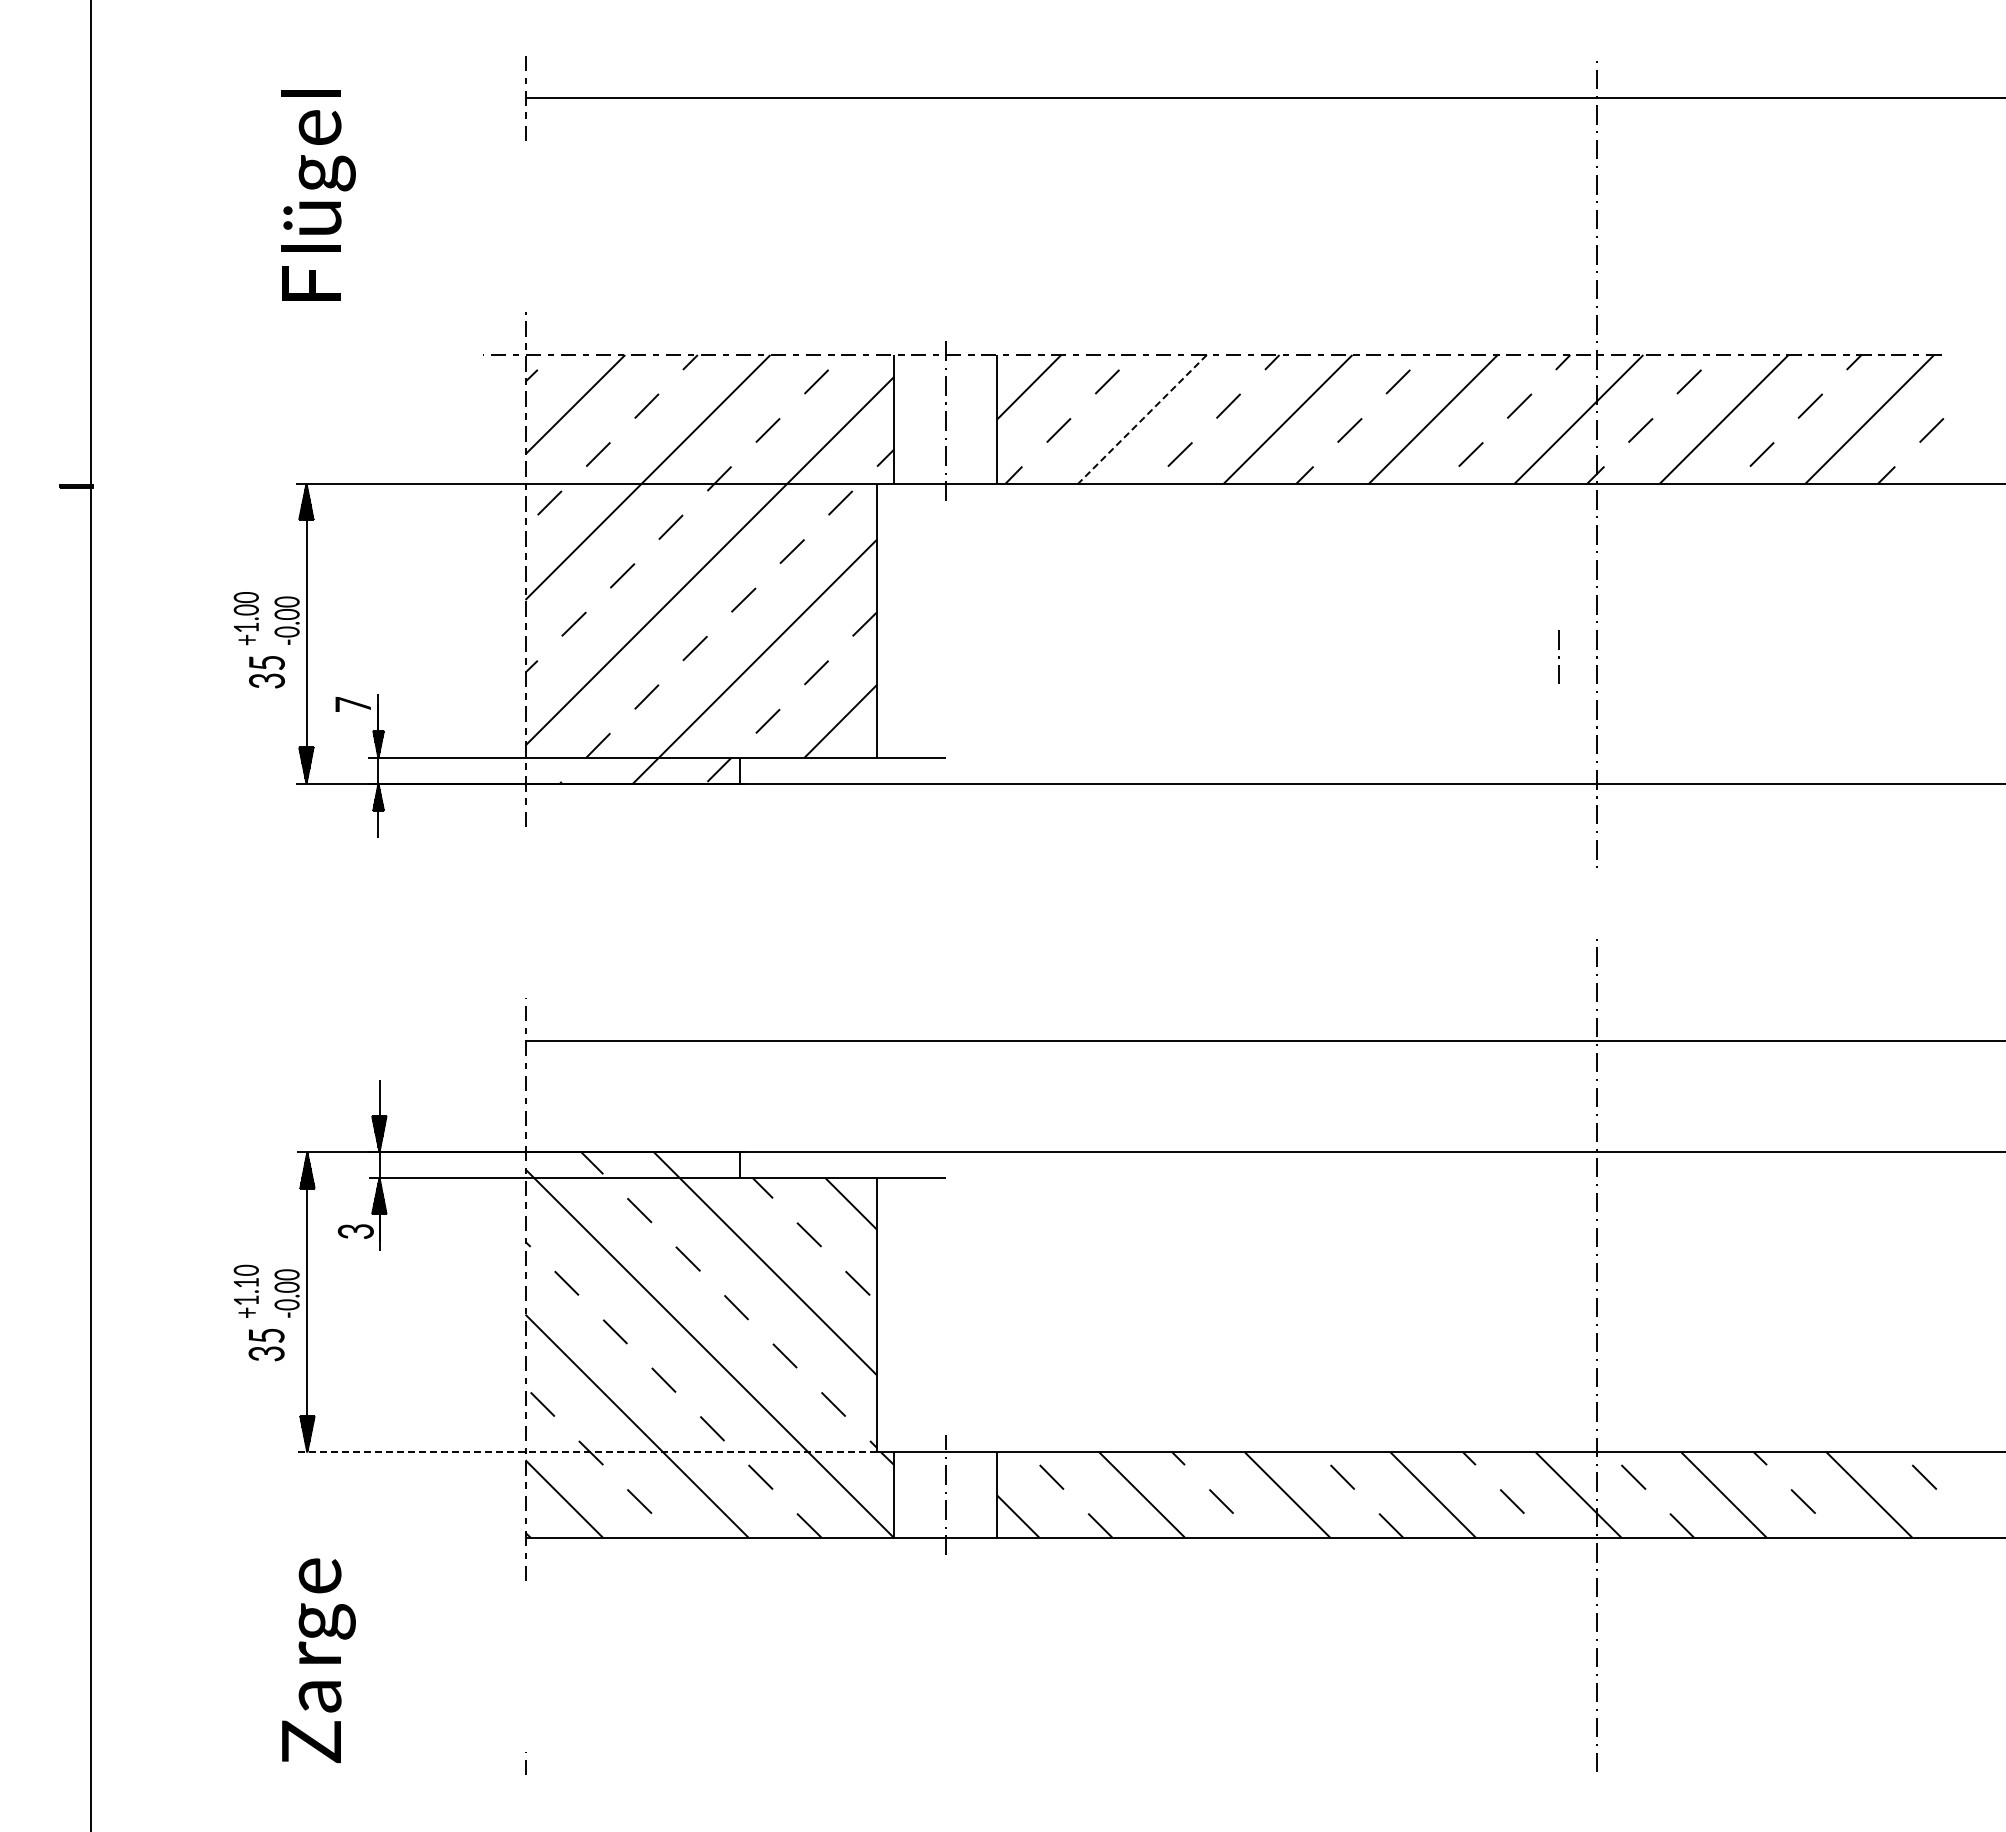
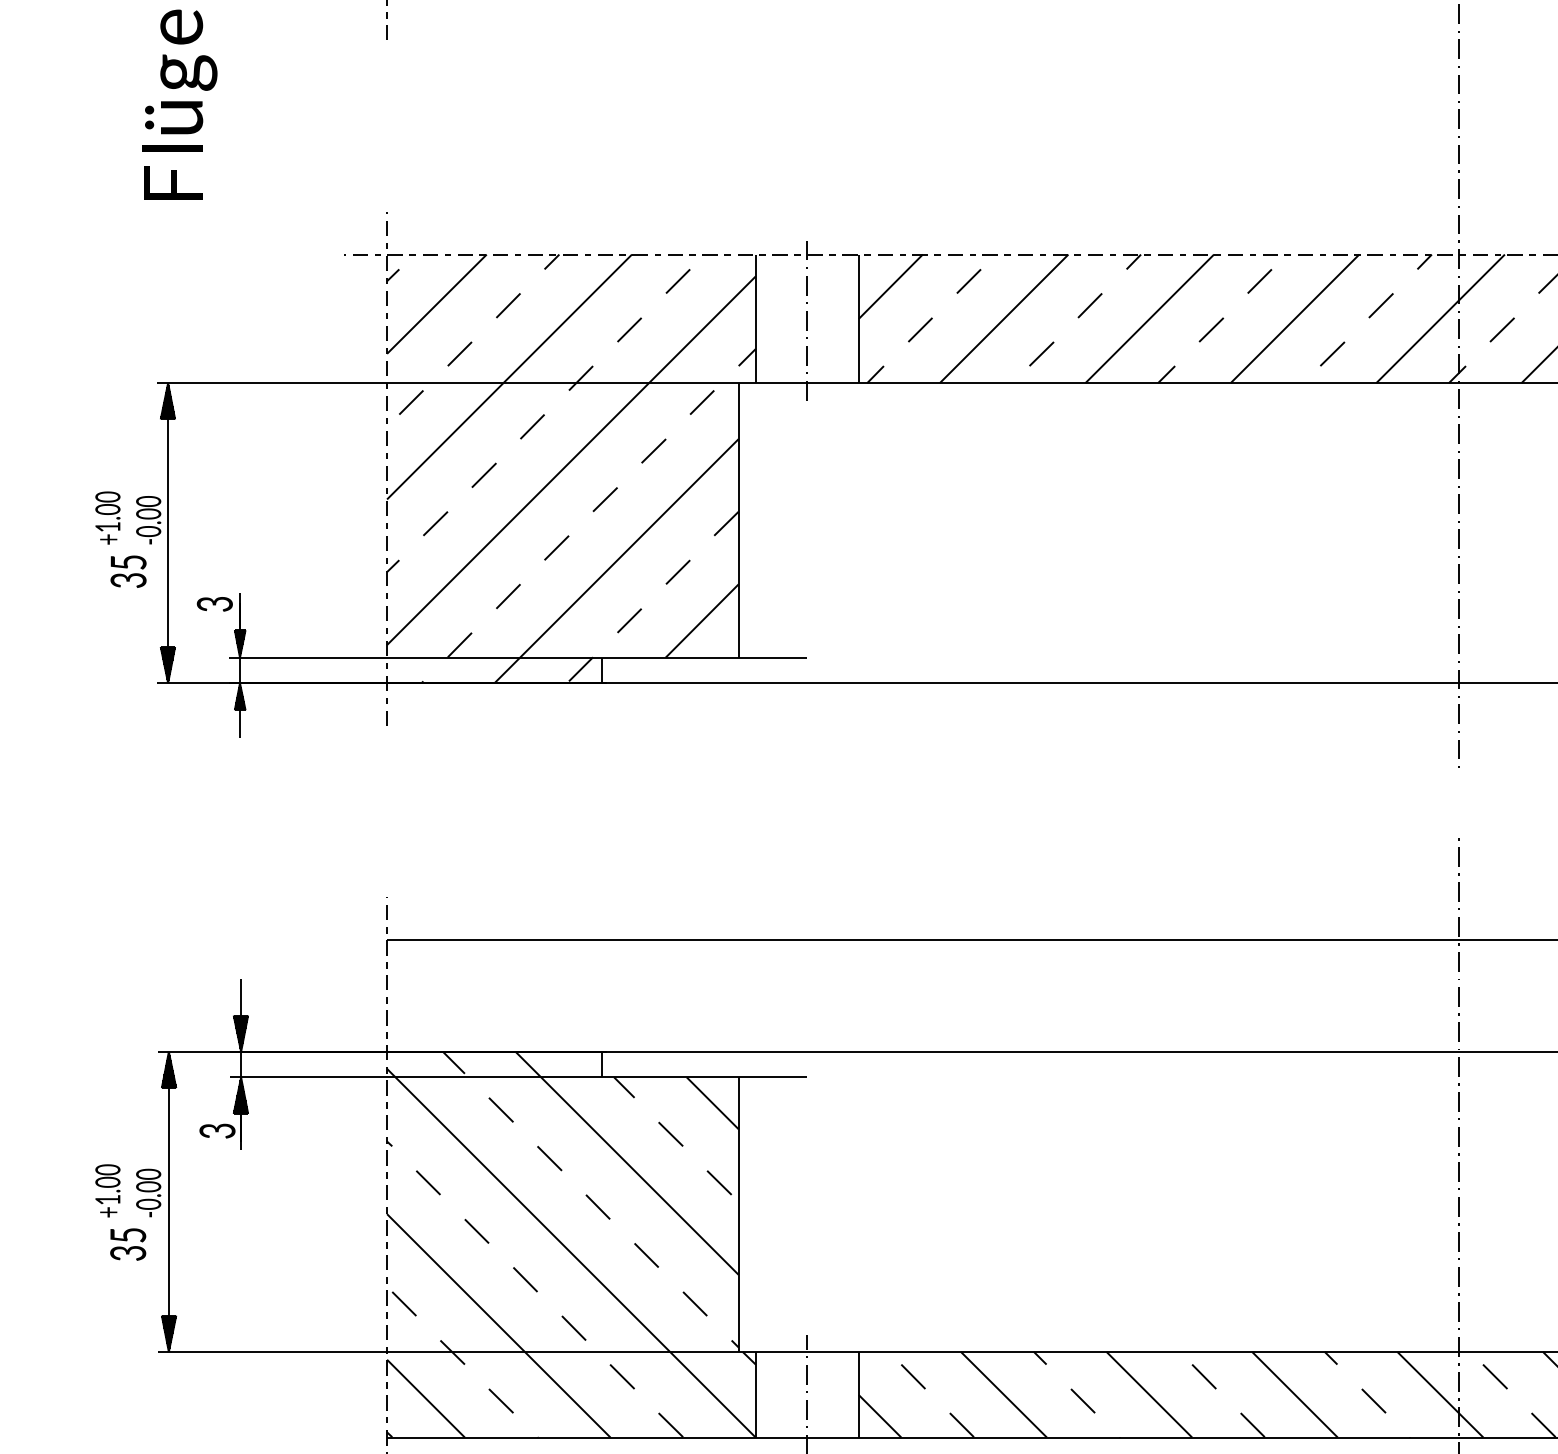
line: (1142, 419) -> (1004, 319), dashed -> solid
line: (1558, 656) -> (1420, 556), removed
text: (353, 704) -> (215, 604), 7 -> 3
text: (245, 1282) -> (107, 1182), +1.10 -> +1.00
line: (586, 1452) -> (448, 1352), dashed -> solid

